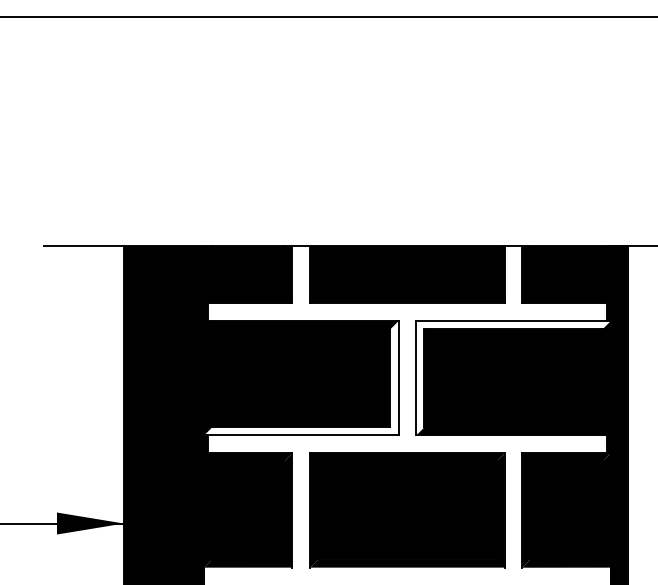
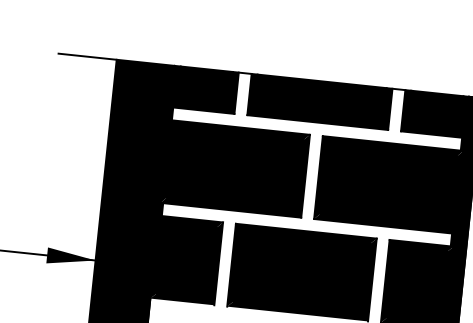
fill: (301, 378) -> (235, 169), added
fill: (513, 378) -> (388, 185), added

